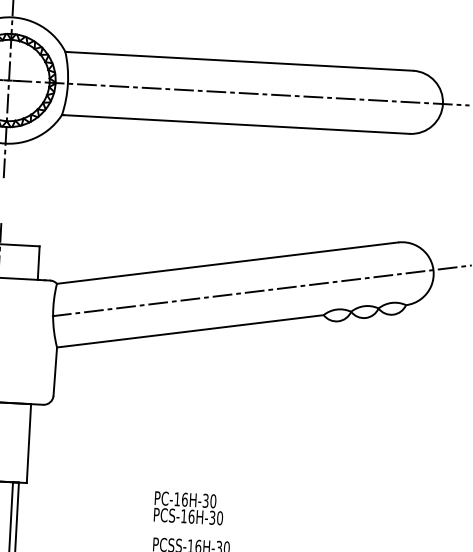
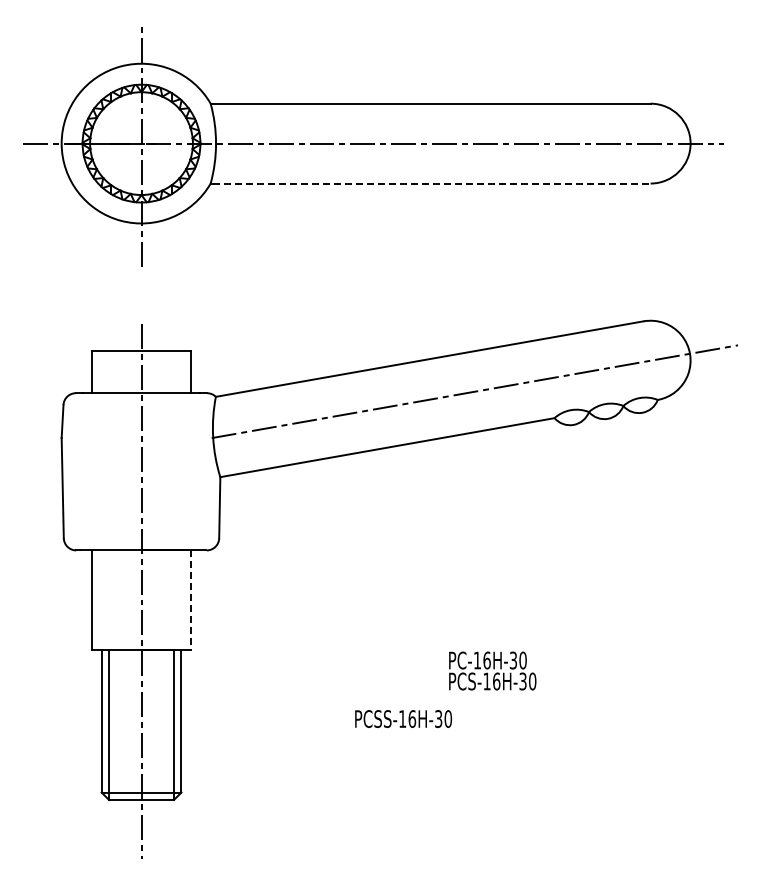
line: (236, 124) -> (431, 183), solid -> dashed
line: (28, 443) -> (191, 600), solid -> dashed
text: (188, 507) -> (492, 670), moved

